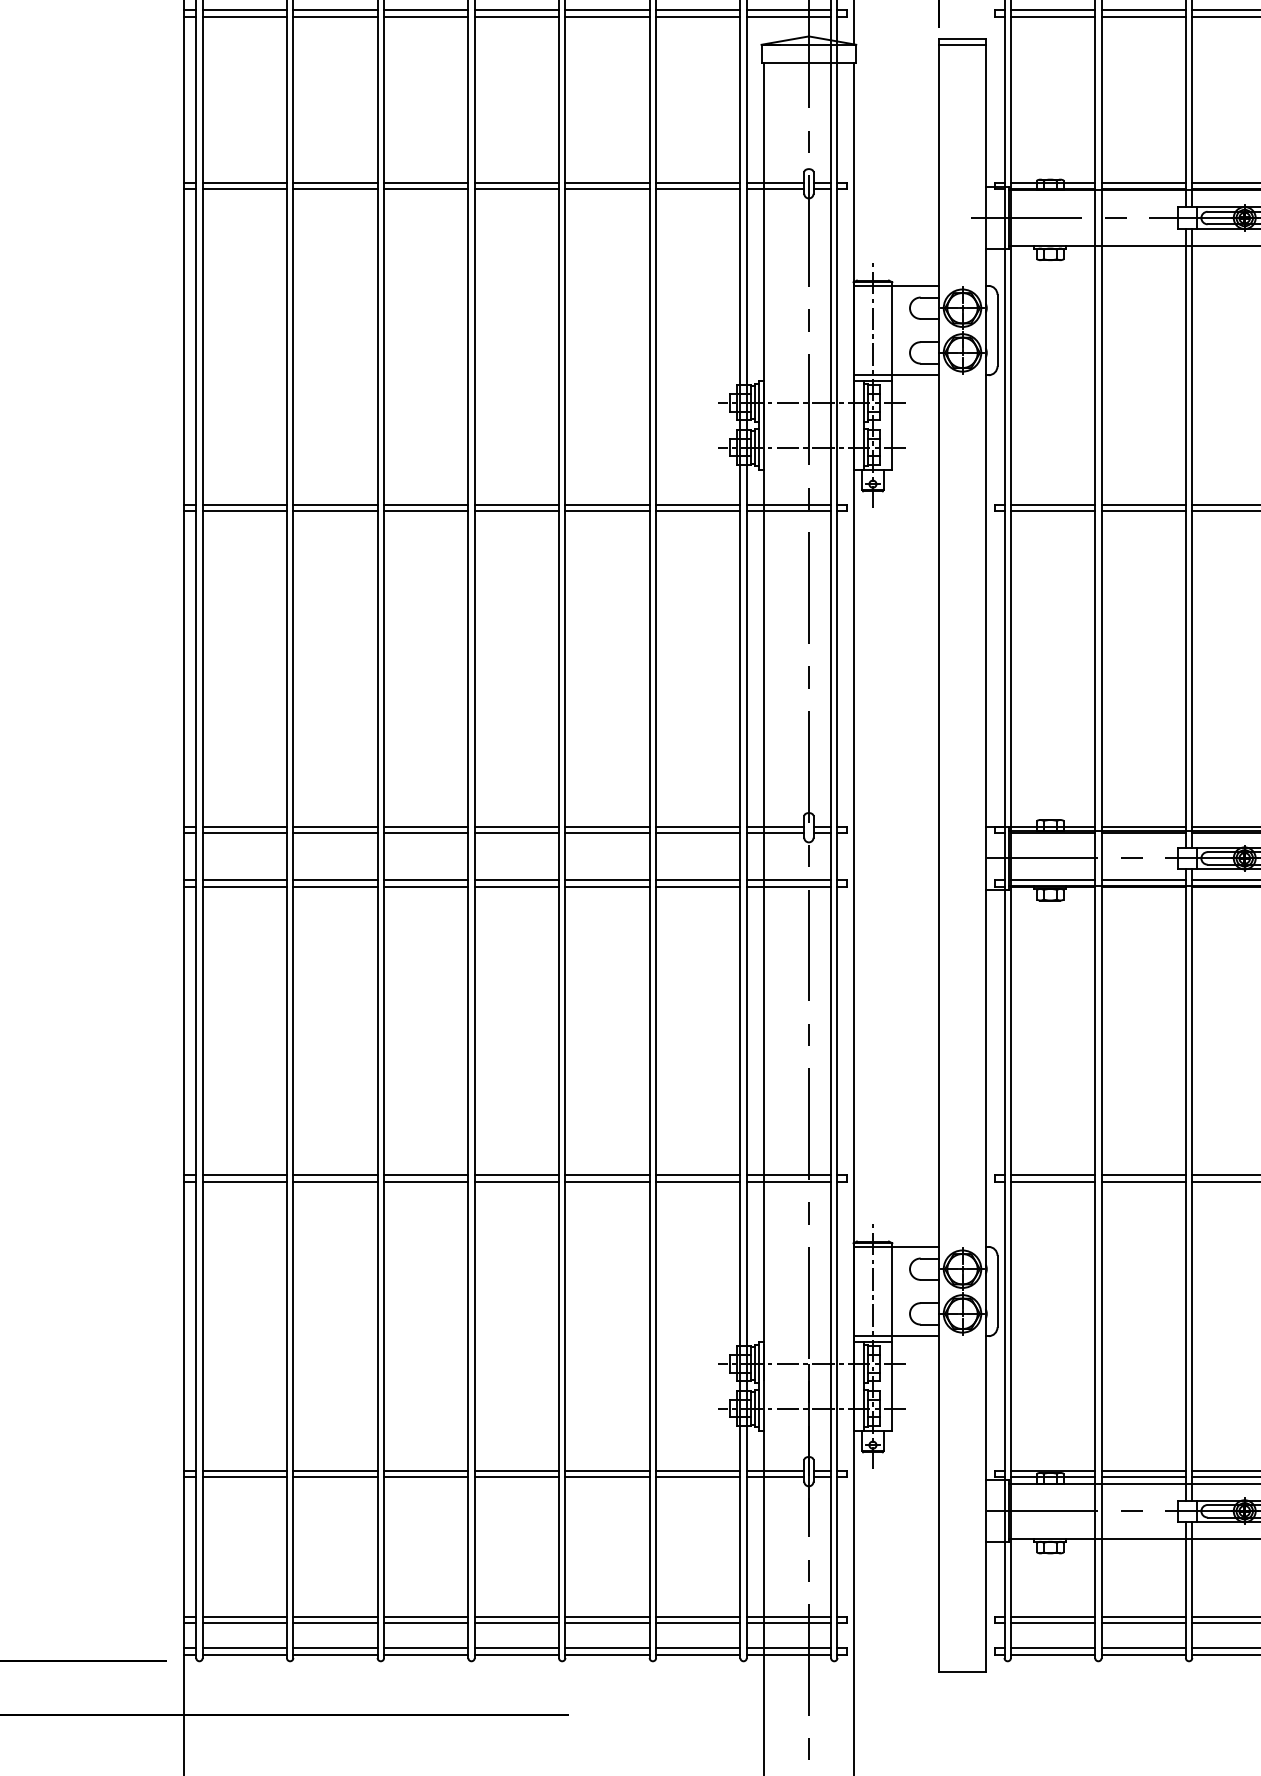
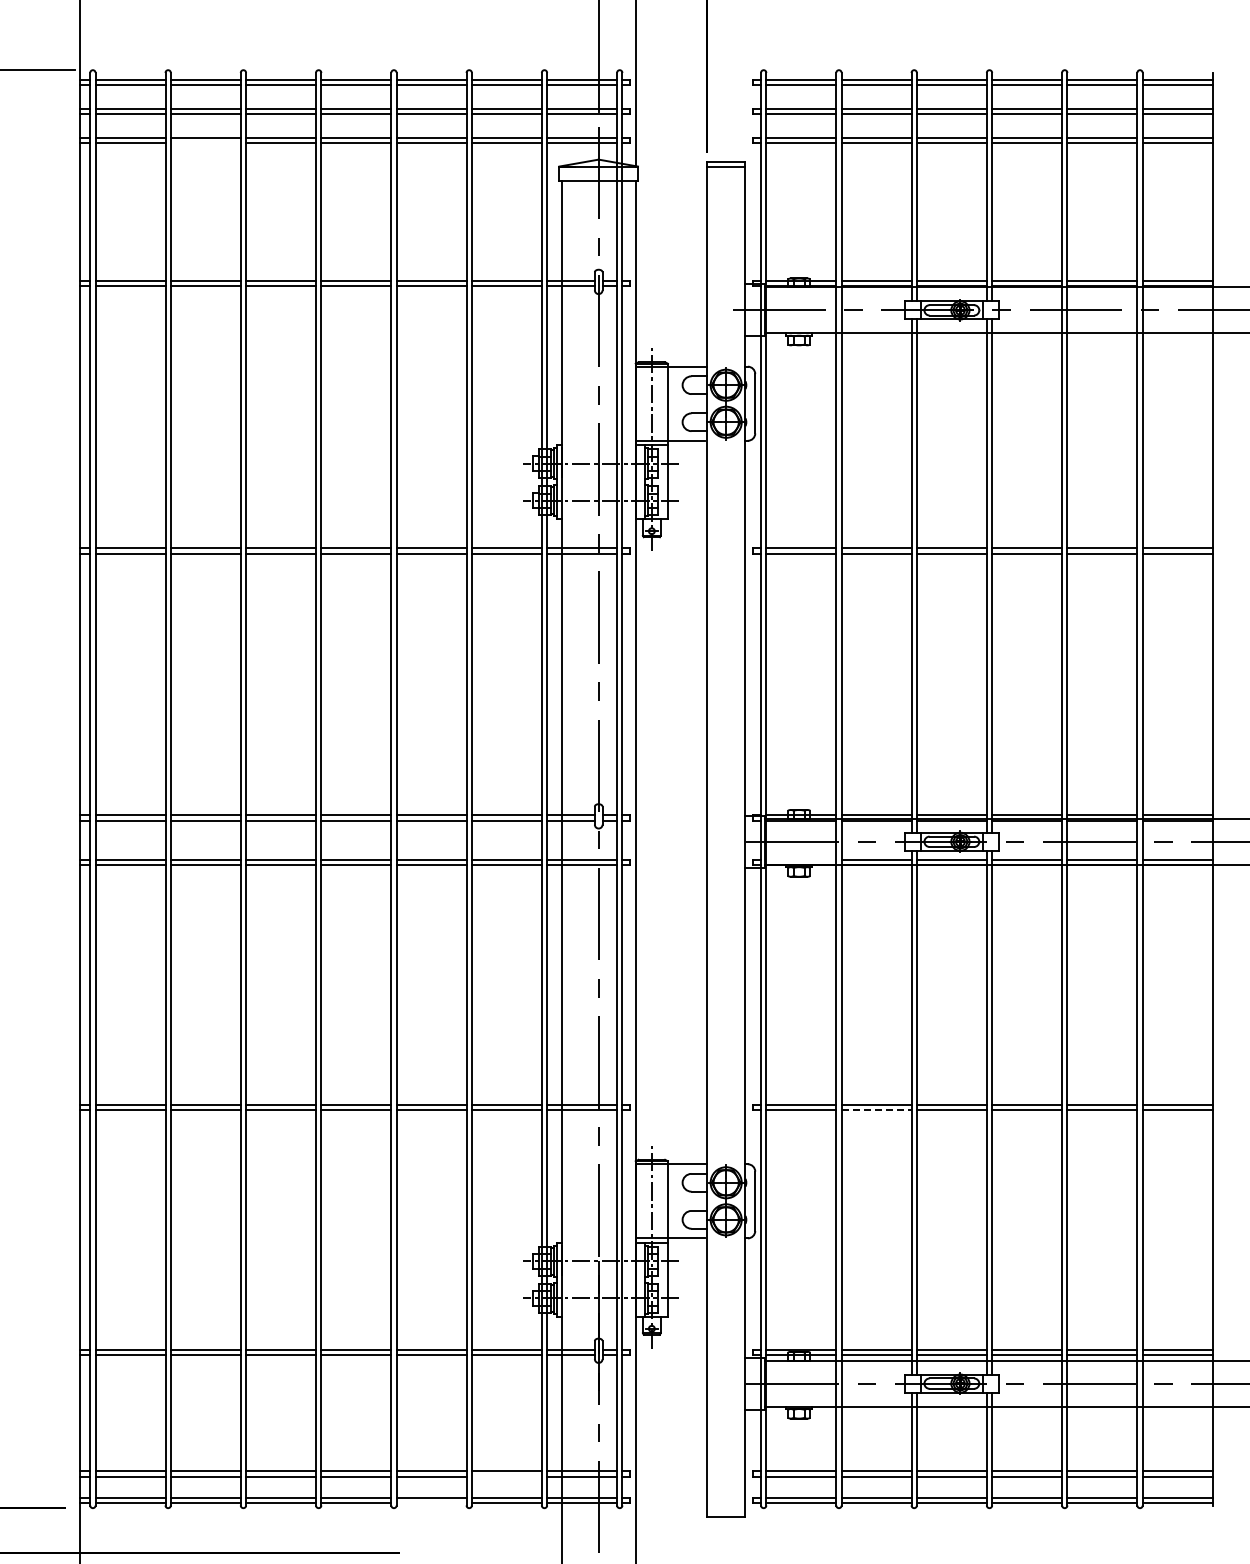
line: (335, 16) -> (205, 143), removed
line: (1053, 879) -> (801, 859), removed
line: (1143, 1182) -> (876, 1110), solid -> dashed
line: (697, 1623) -> (506, 1476), removed
line: (607, 1654) -> (431, 1502), removed

